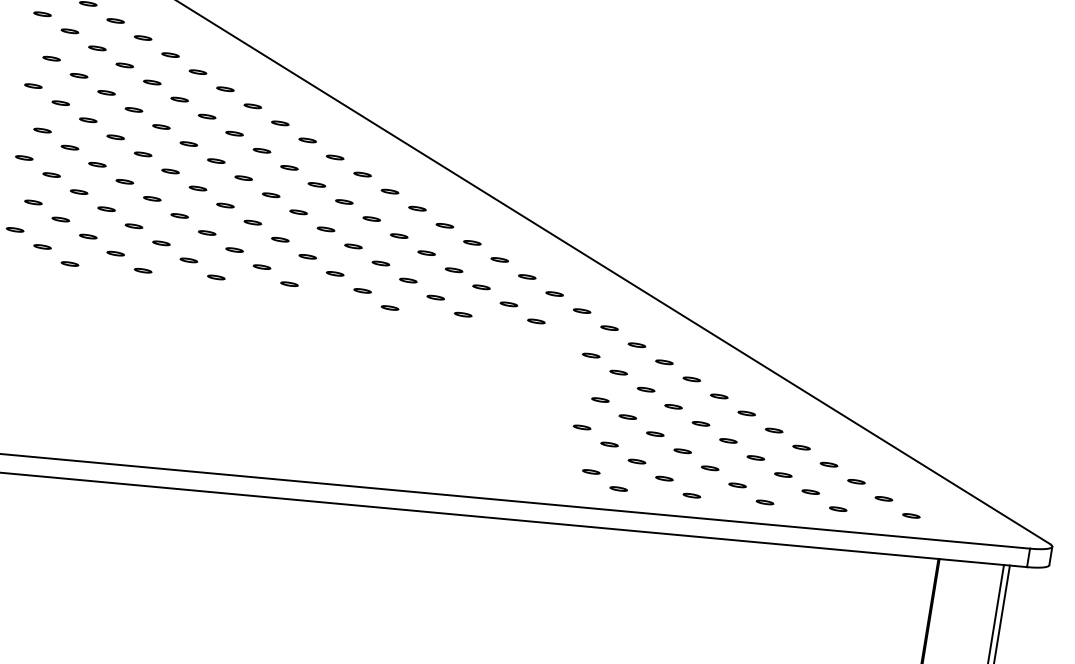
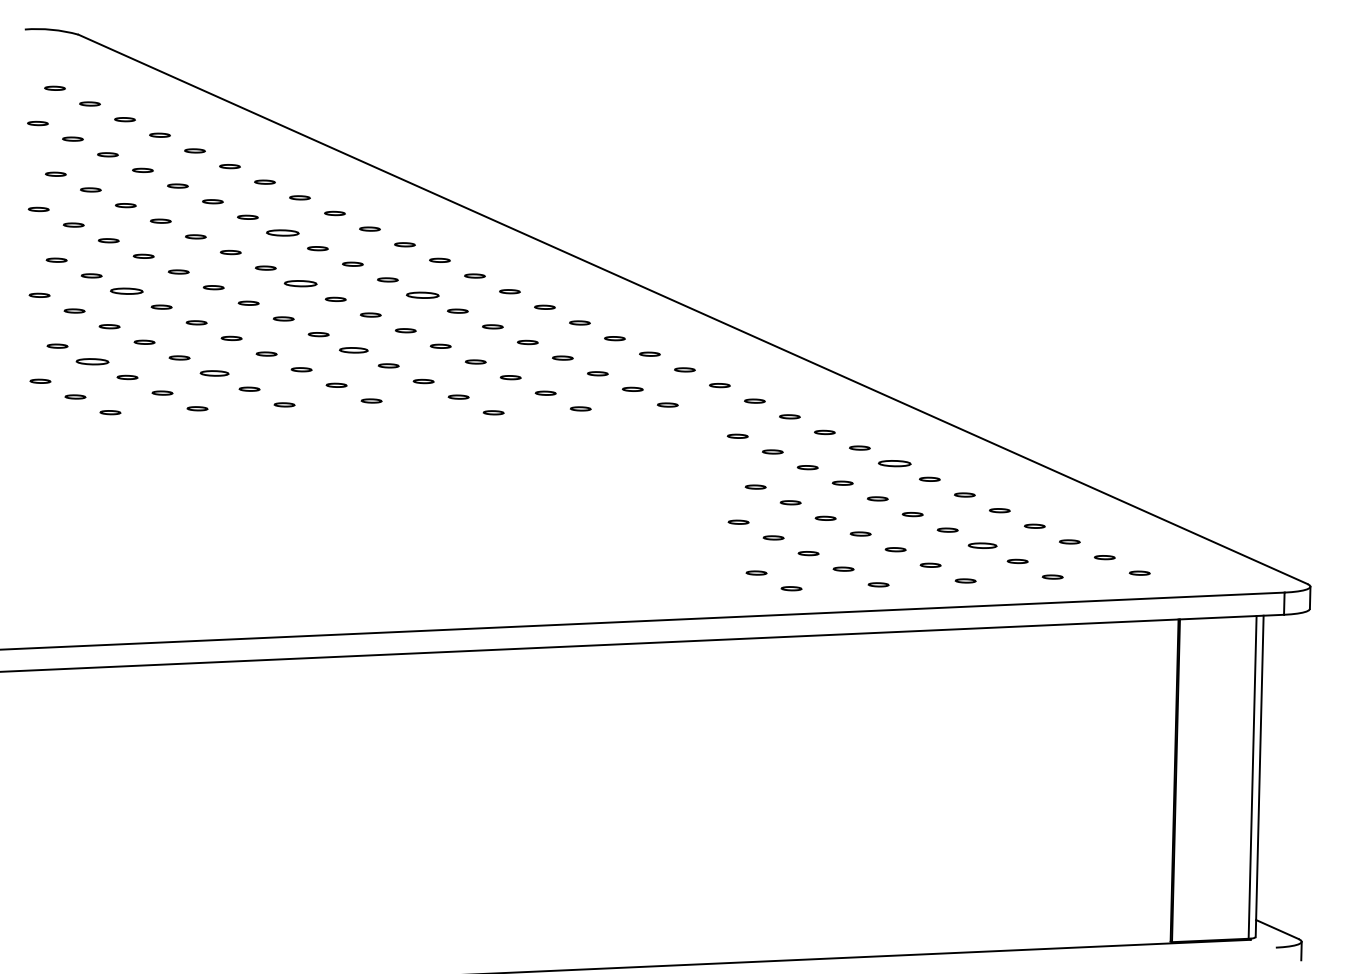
part: (234, 133) -> (282, 232), size x1.6
part: (97, 164) -> (126, 291), size x1.6
part: (243, 177) -> (300, 283), size x1.6
part: (344, 201) -> (422, 295), size x1.6
part: (60, 219) -> (92, 361), size x1.6
part: (280, 239) -> (353, 349), size x1.4
part: (161, 243) -> (214, 373), size x1.4
part: (719, 396) -> (894, 463), size x1.6
part: (783, 474) -> (982, 545), size x1.4

